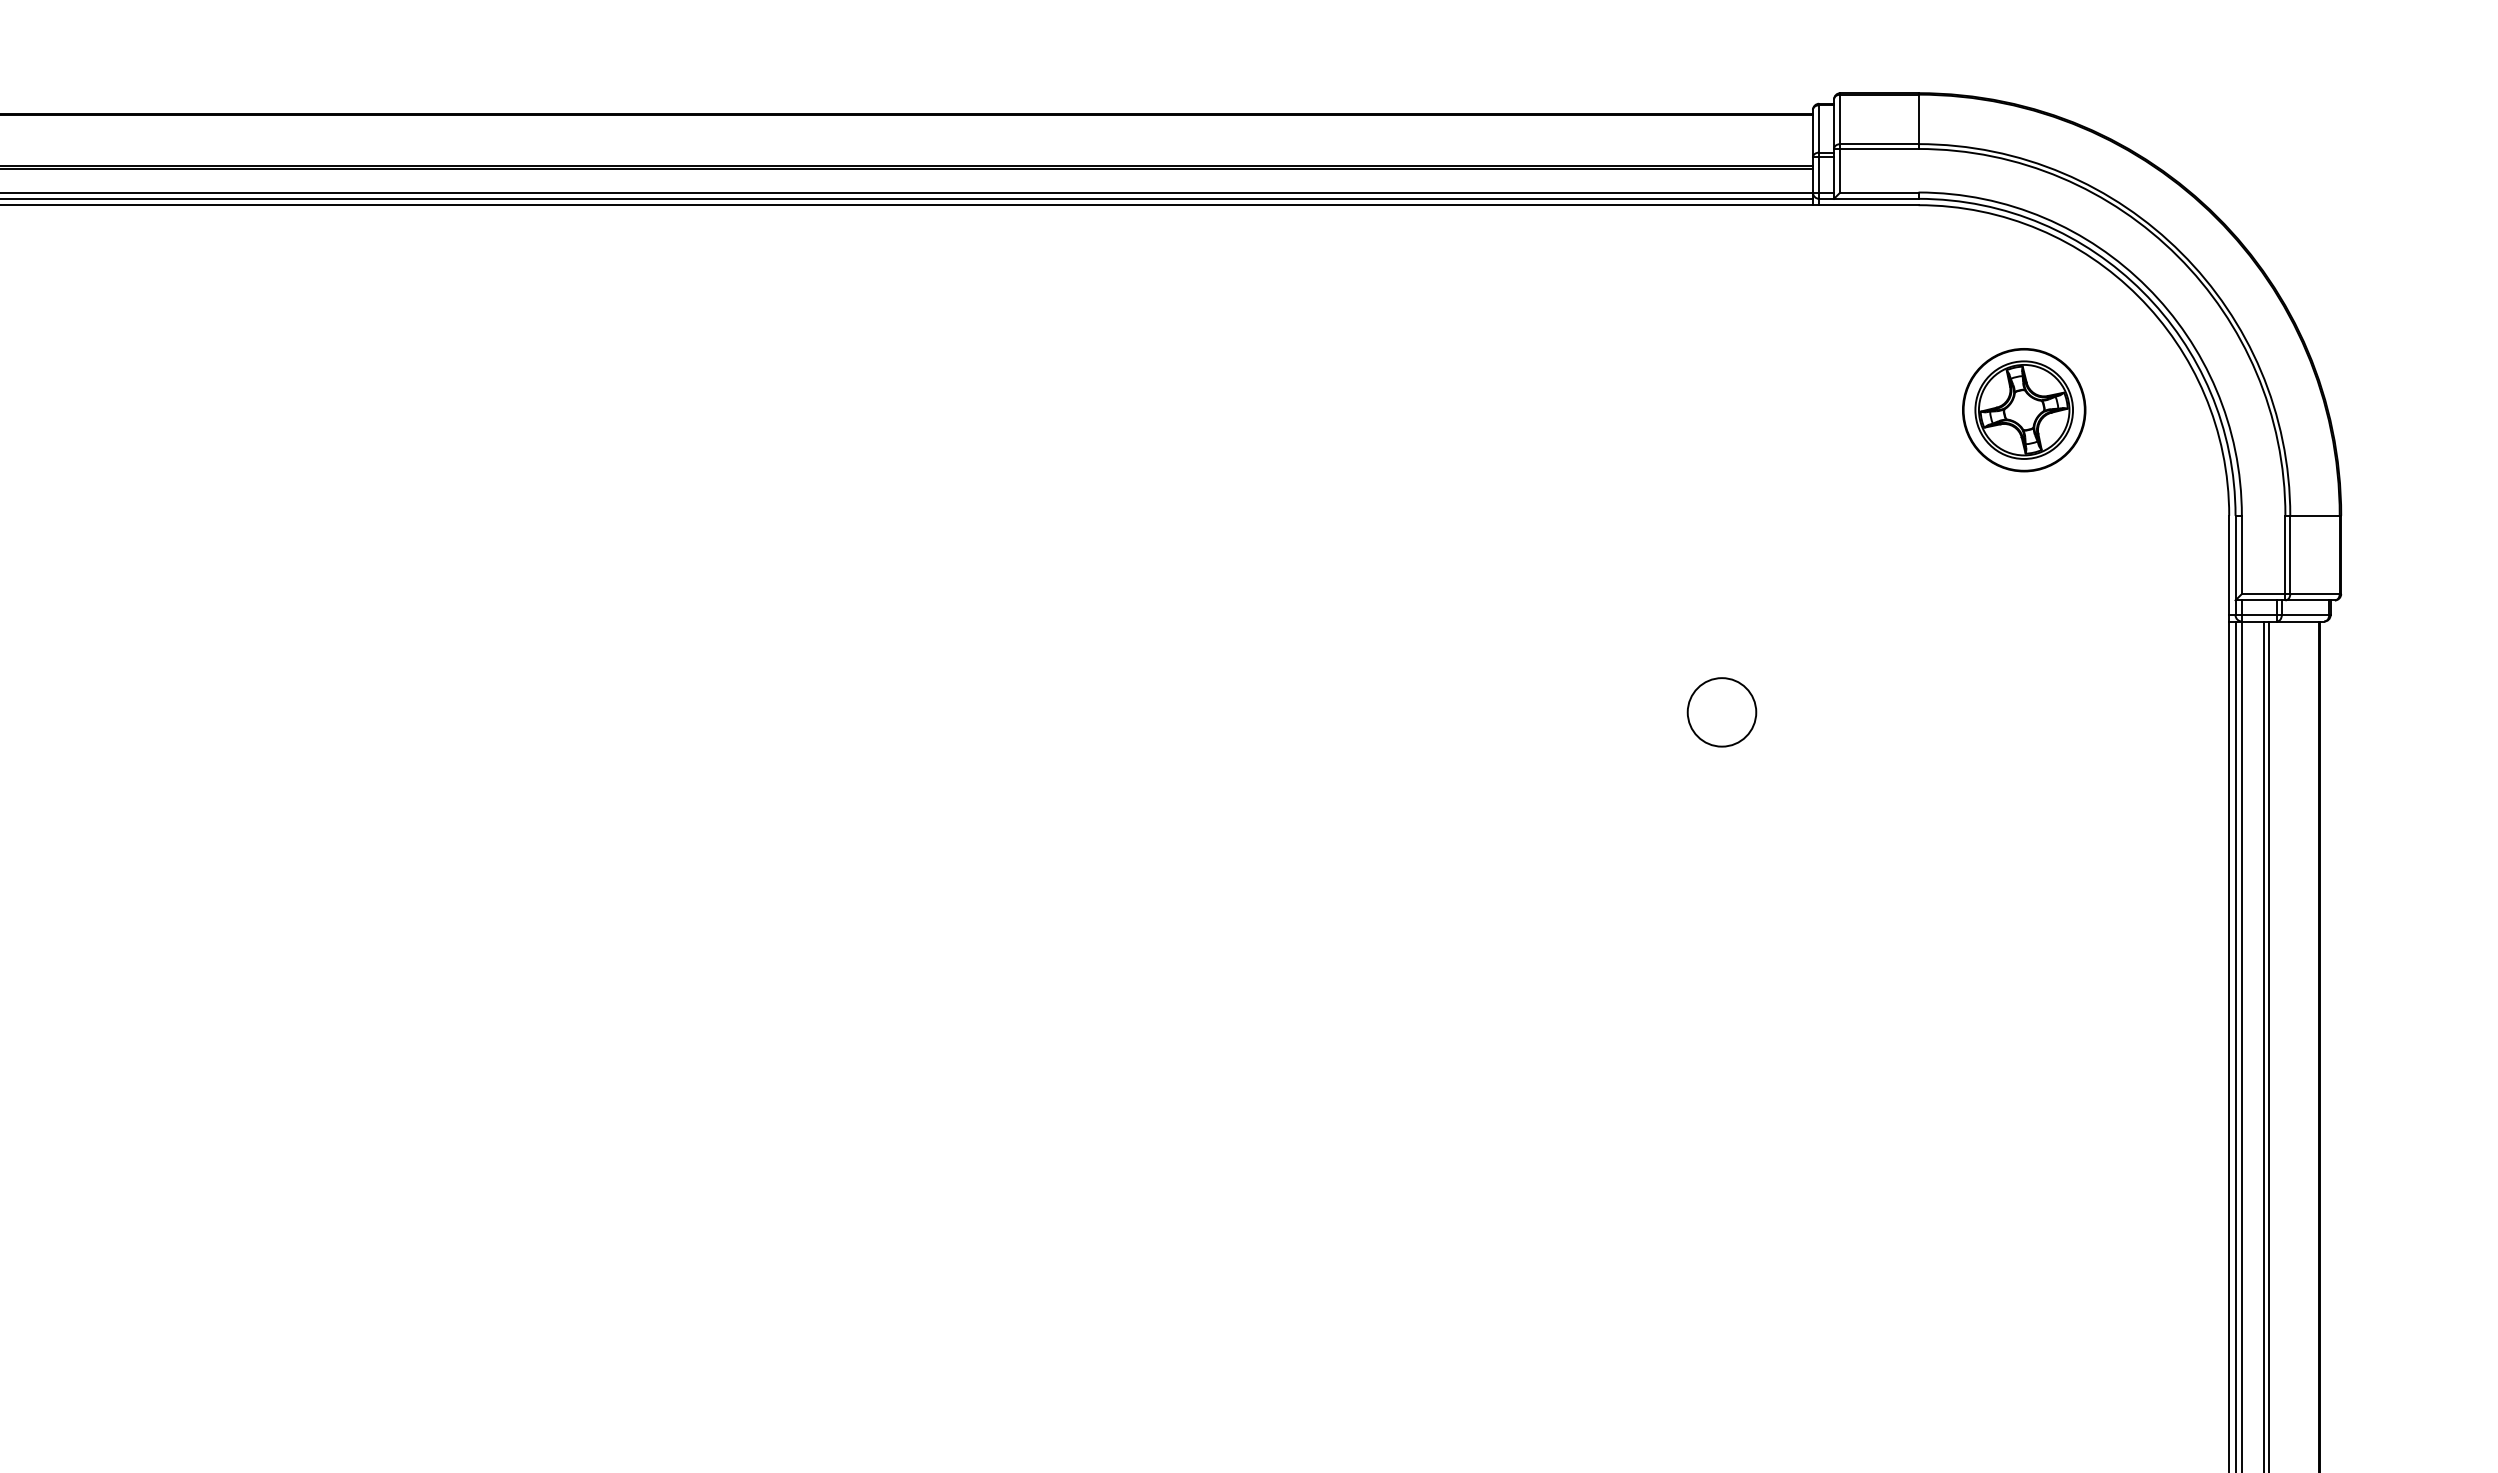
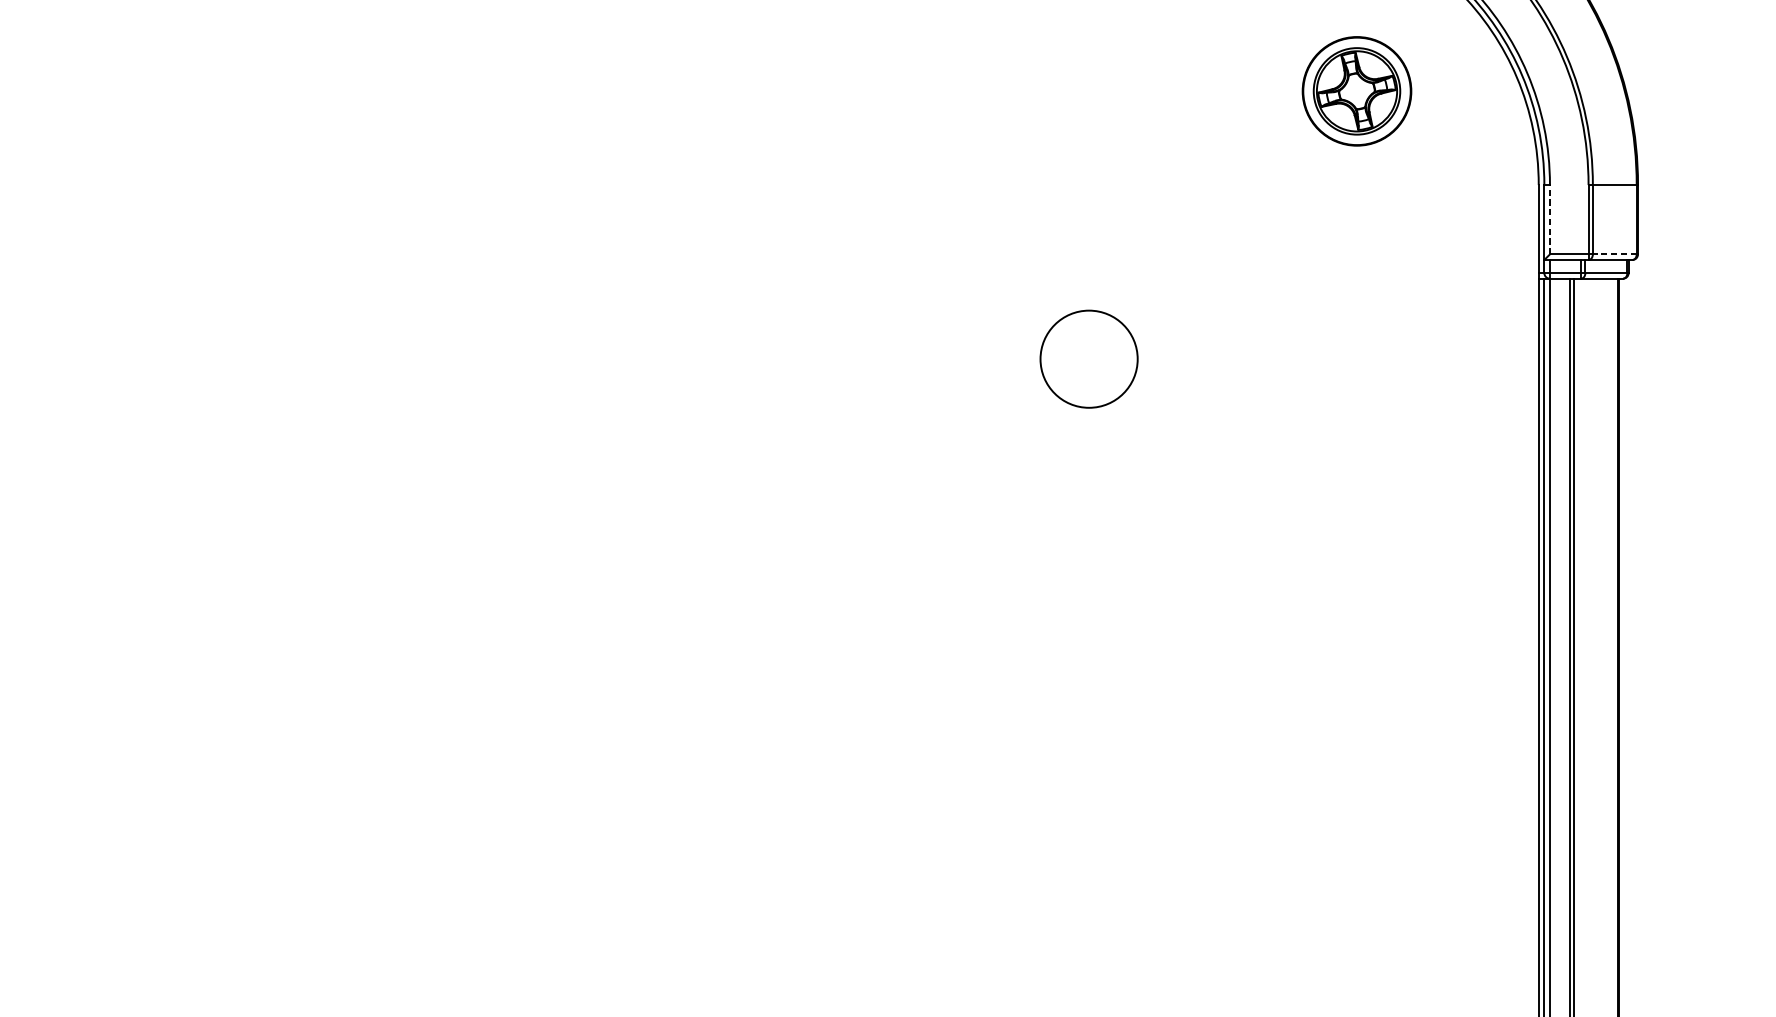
line: (2241, 554) -> (1549, 219), solid -> dashed
line: (2315, 594) -> (1615, 254), solid -> dashed
circle: (1721, 712) -> (1088, 359), size x1.6

